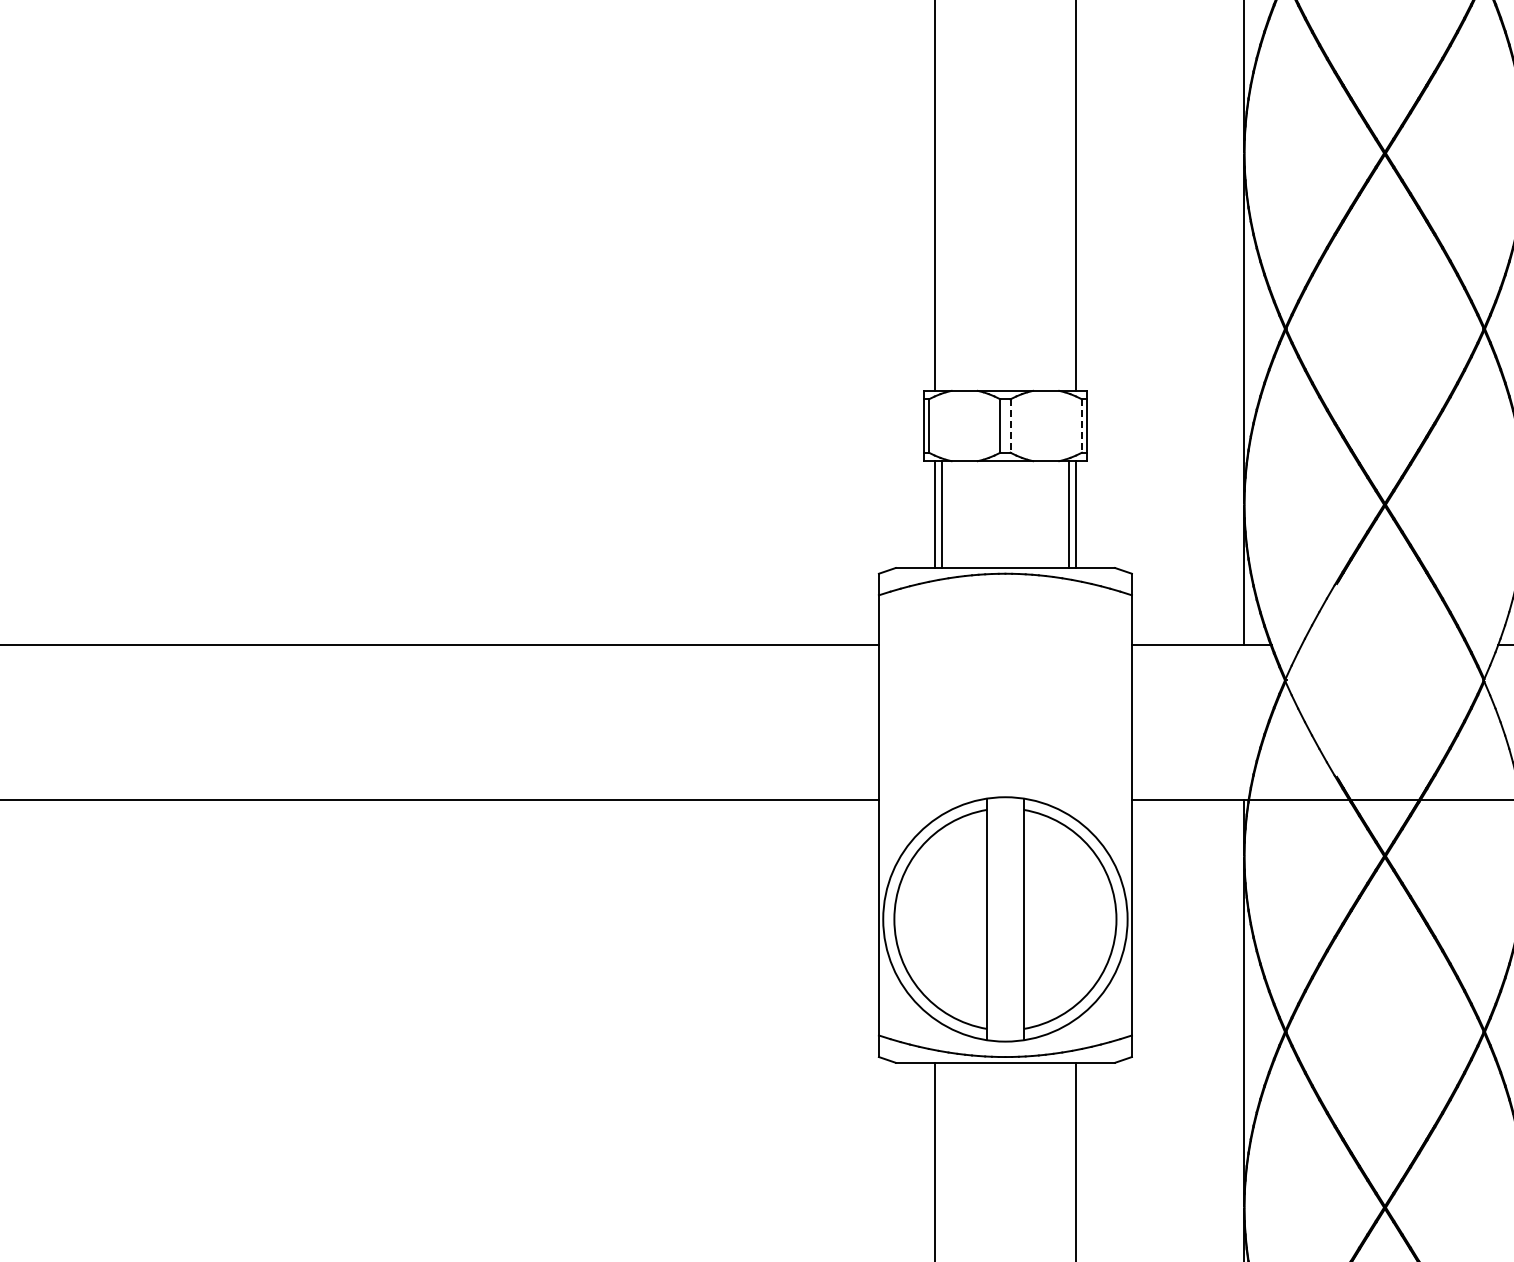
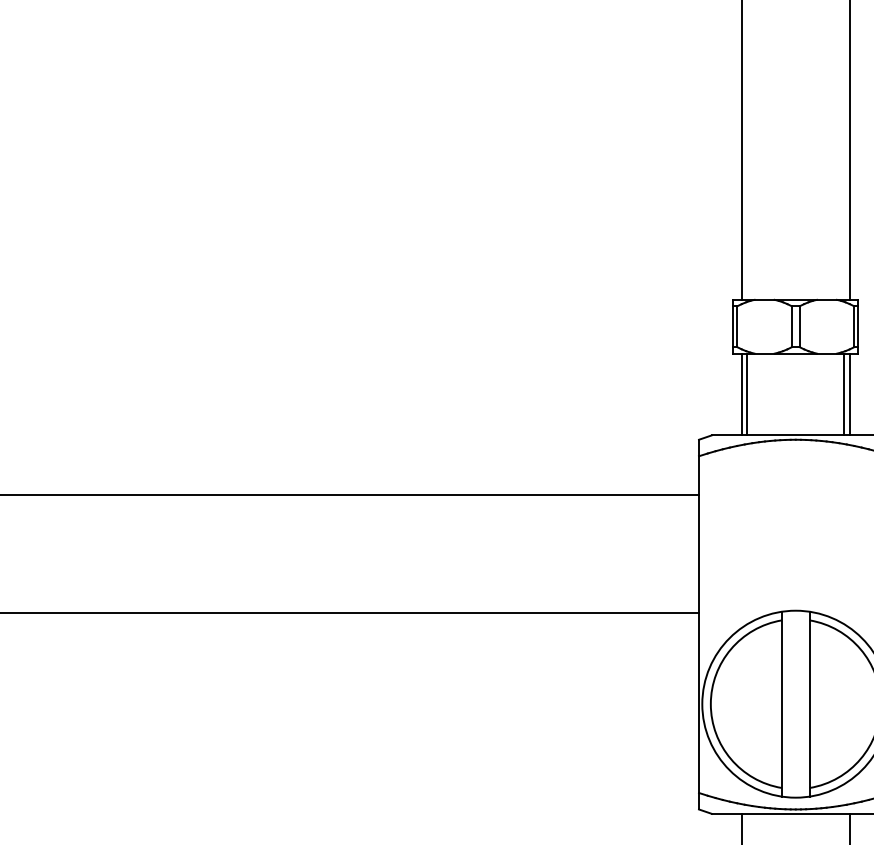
line: (1010, 426) -> (799, 327), dashed -> solid
line: (1081, 426) -> (853, 327), dashed -> solid

